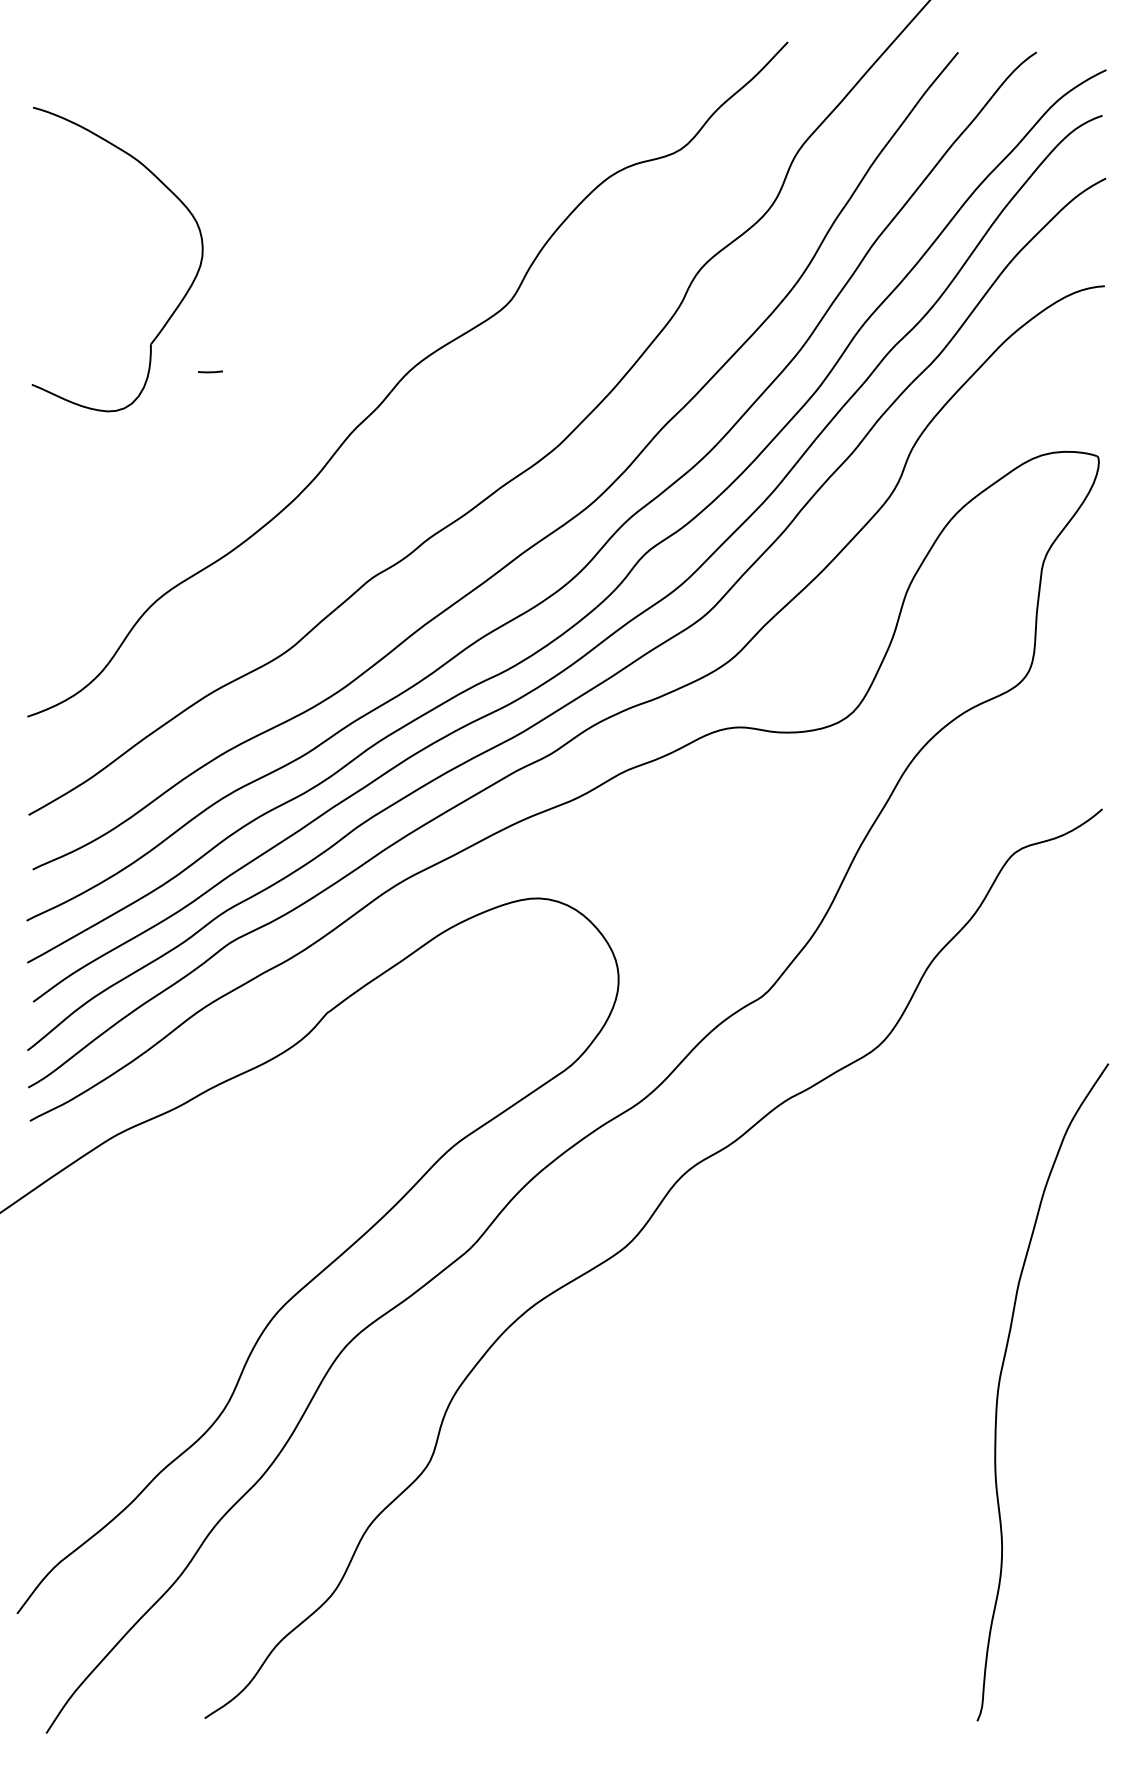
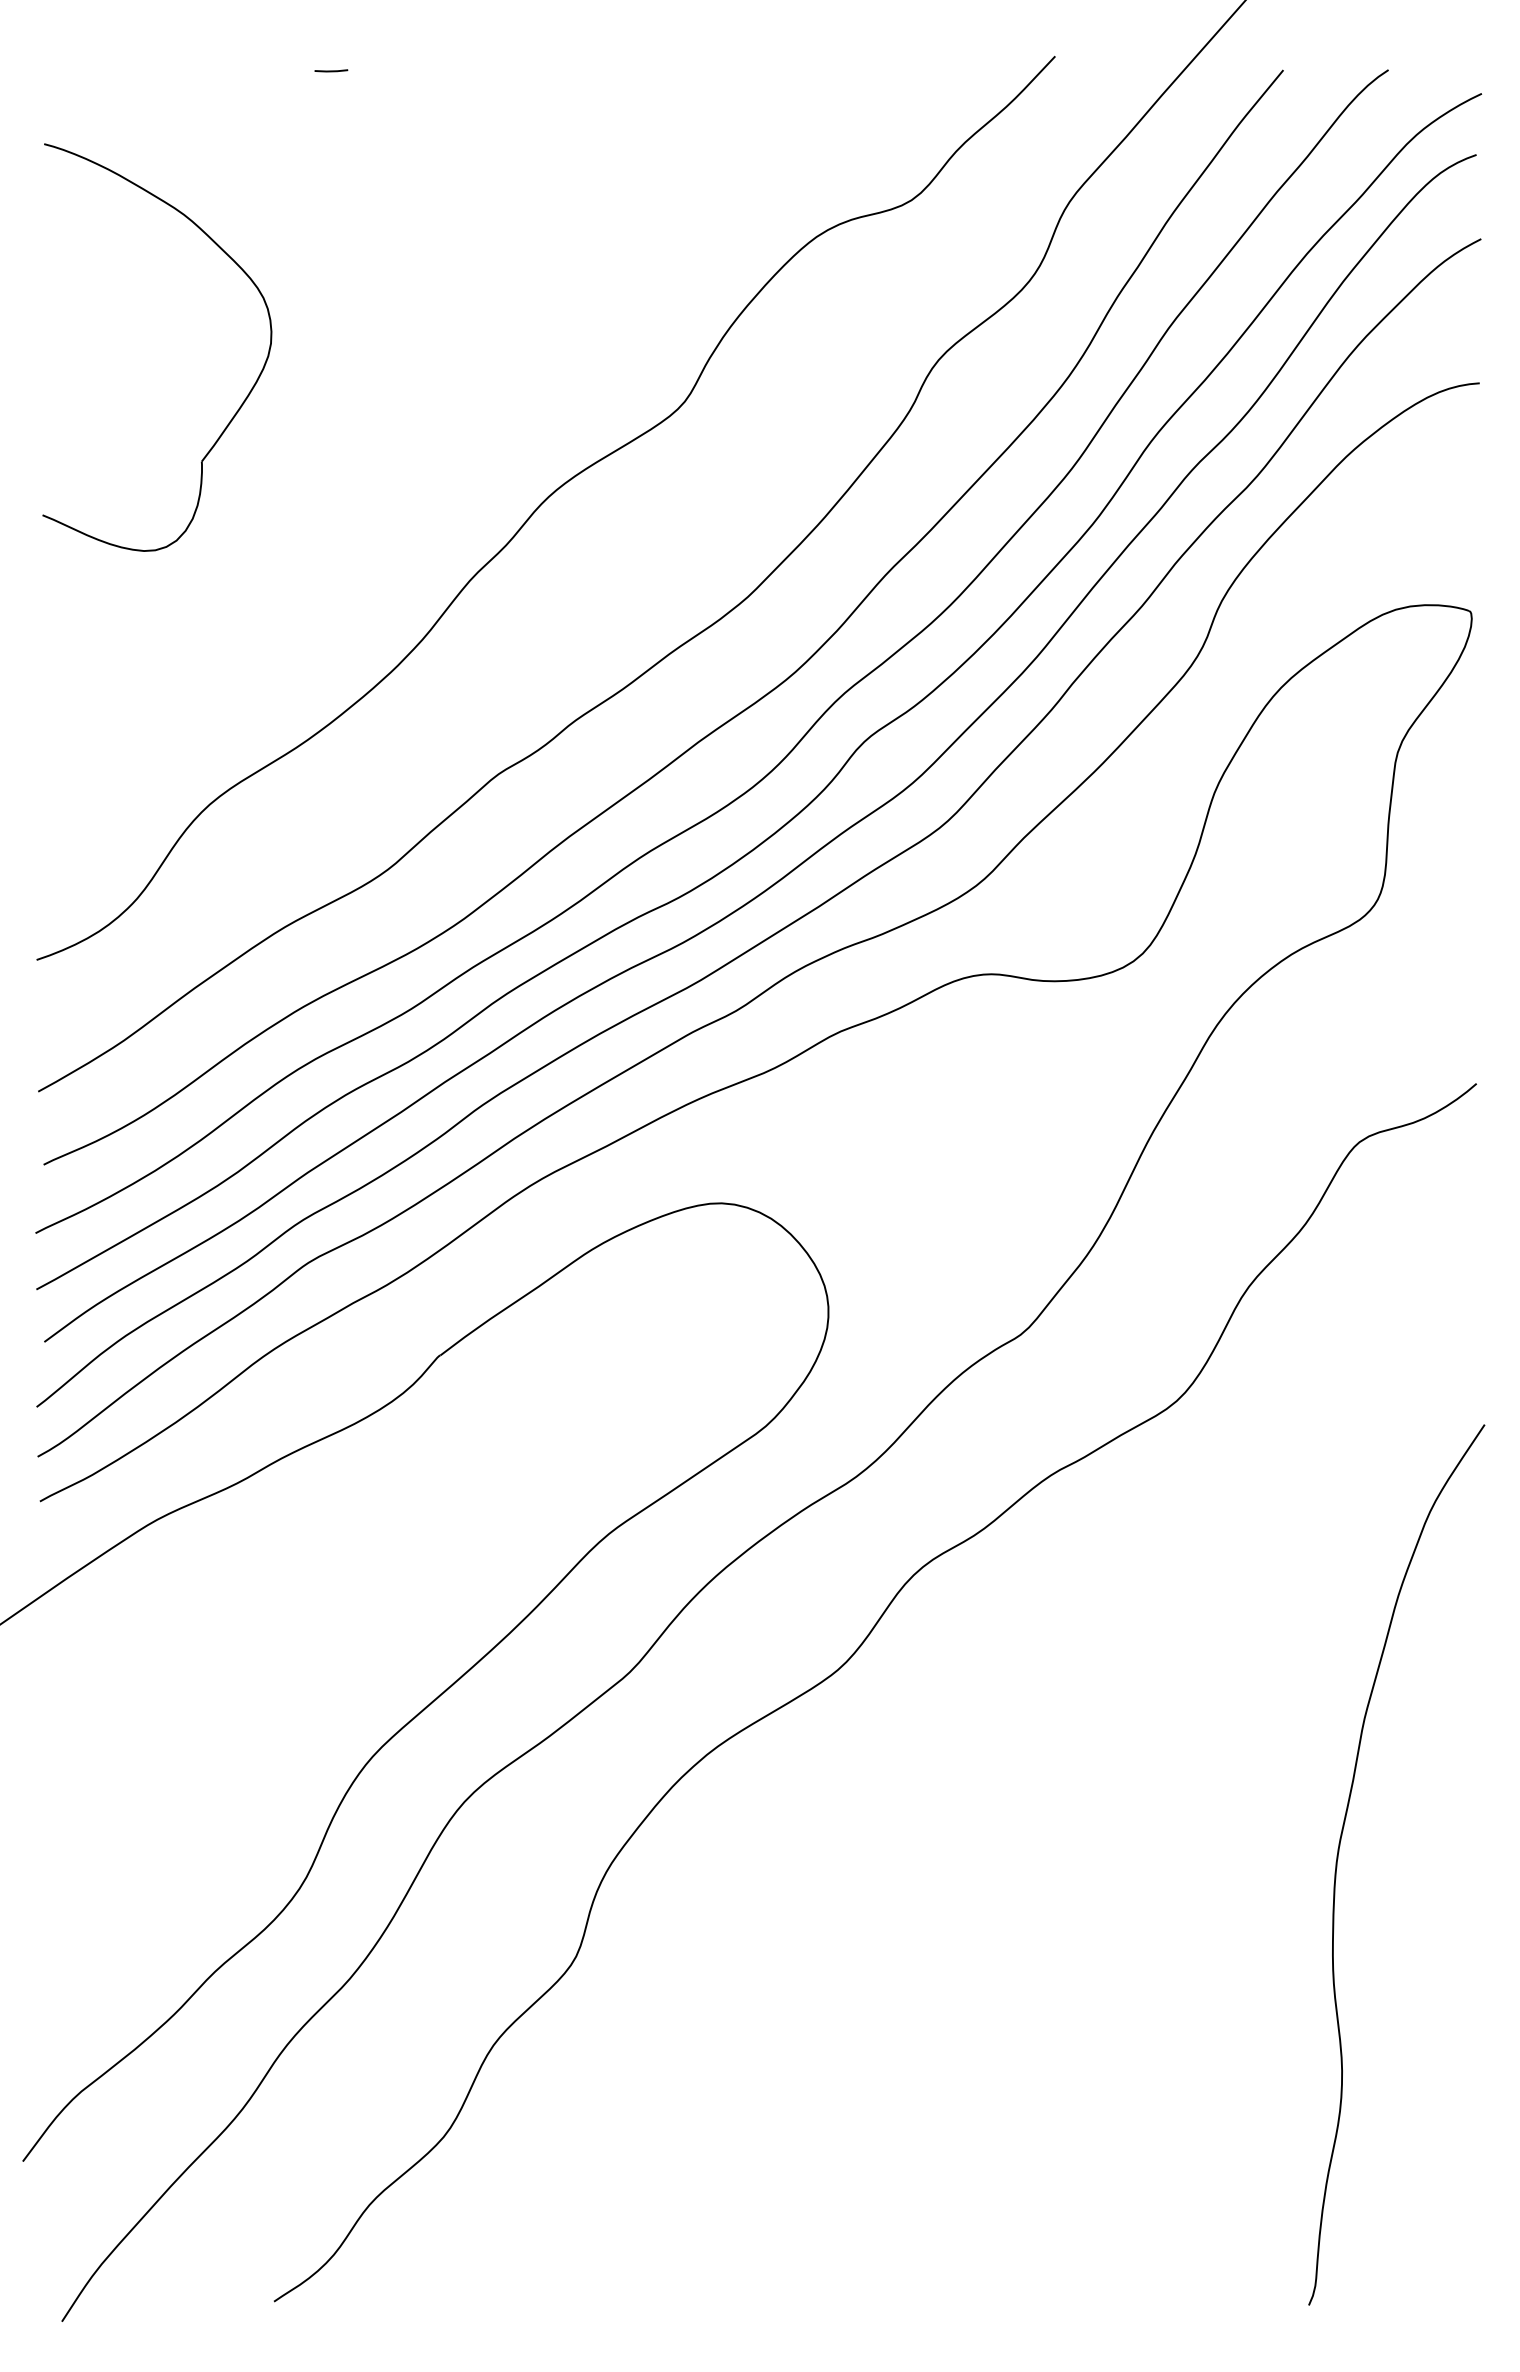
line: (210, 371) -> (331, 70), moved

